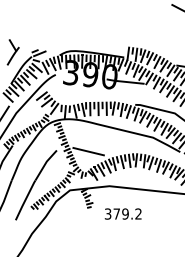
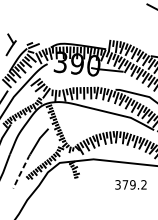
line: (88, 151) -> (75, 129), removed
line: (25, 200) -> (21, 171), solid -> dashed
text: (122, 213) -> (130, 184), moved

